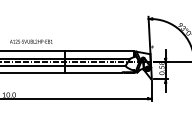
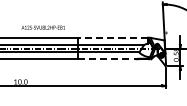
line: (99, 51) -> (112, 37), solid -> dashed
line: (93, 72) -> (106, 59), solid -> dashed

